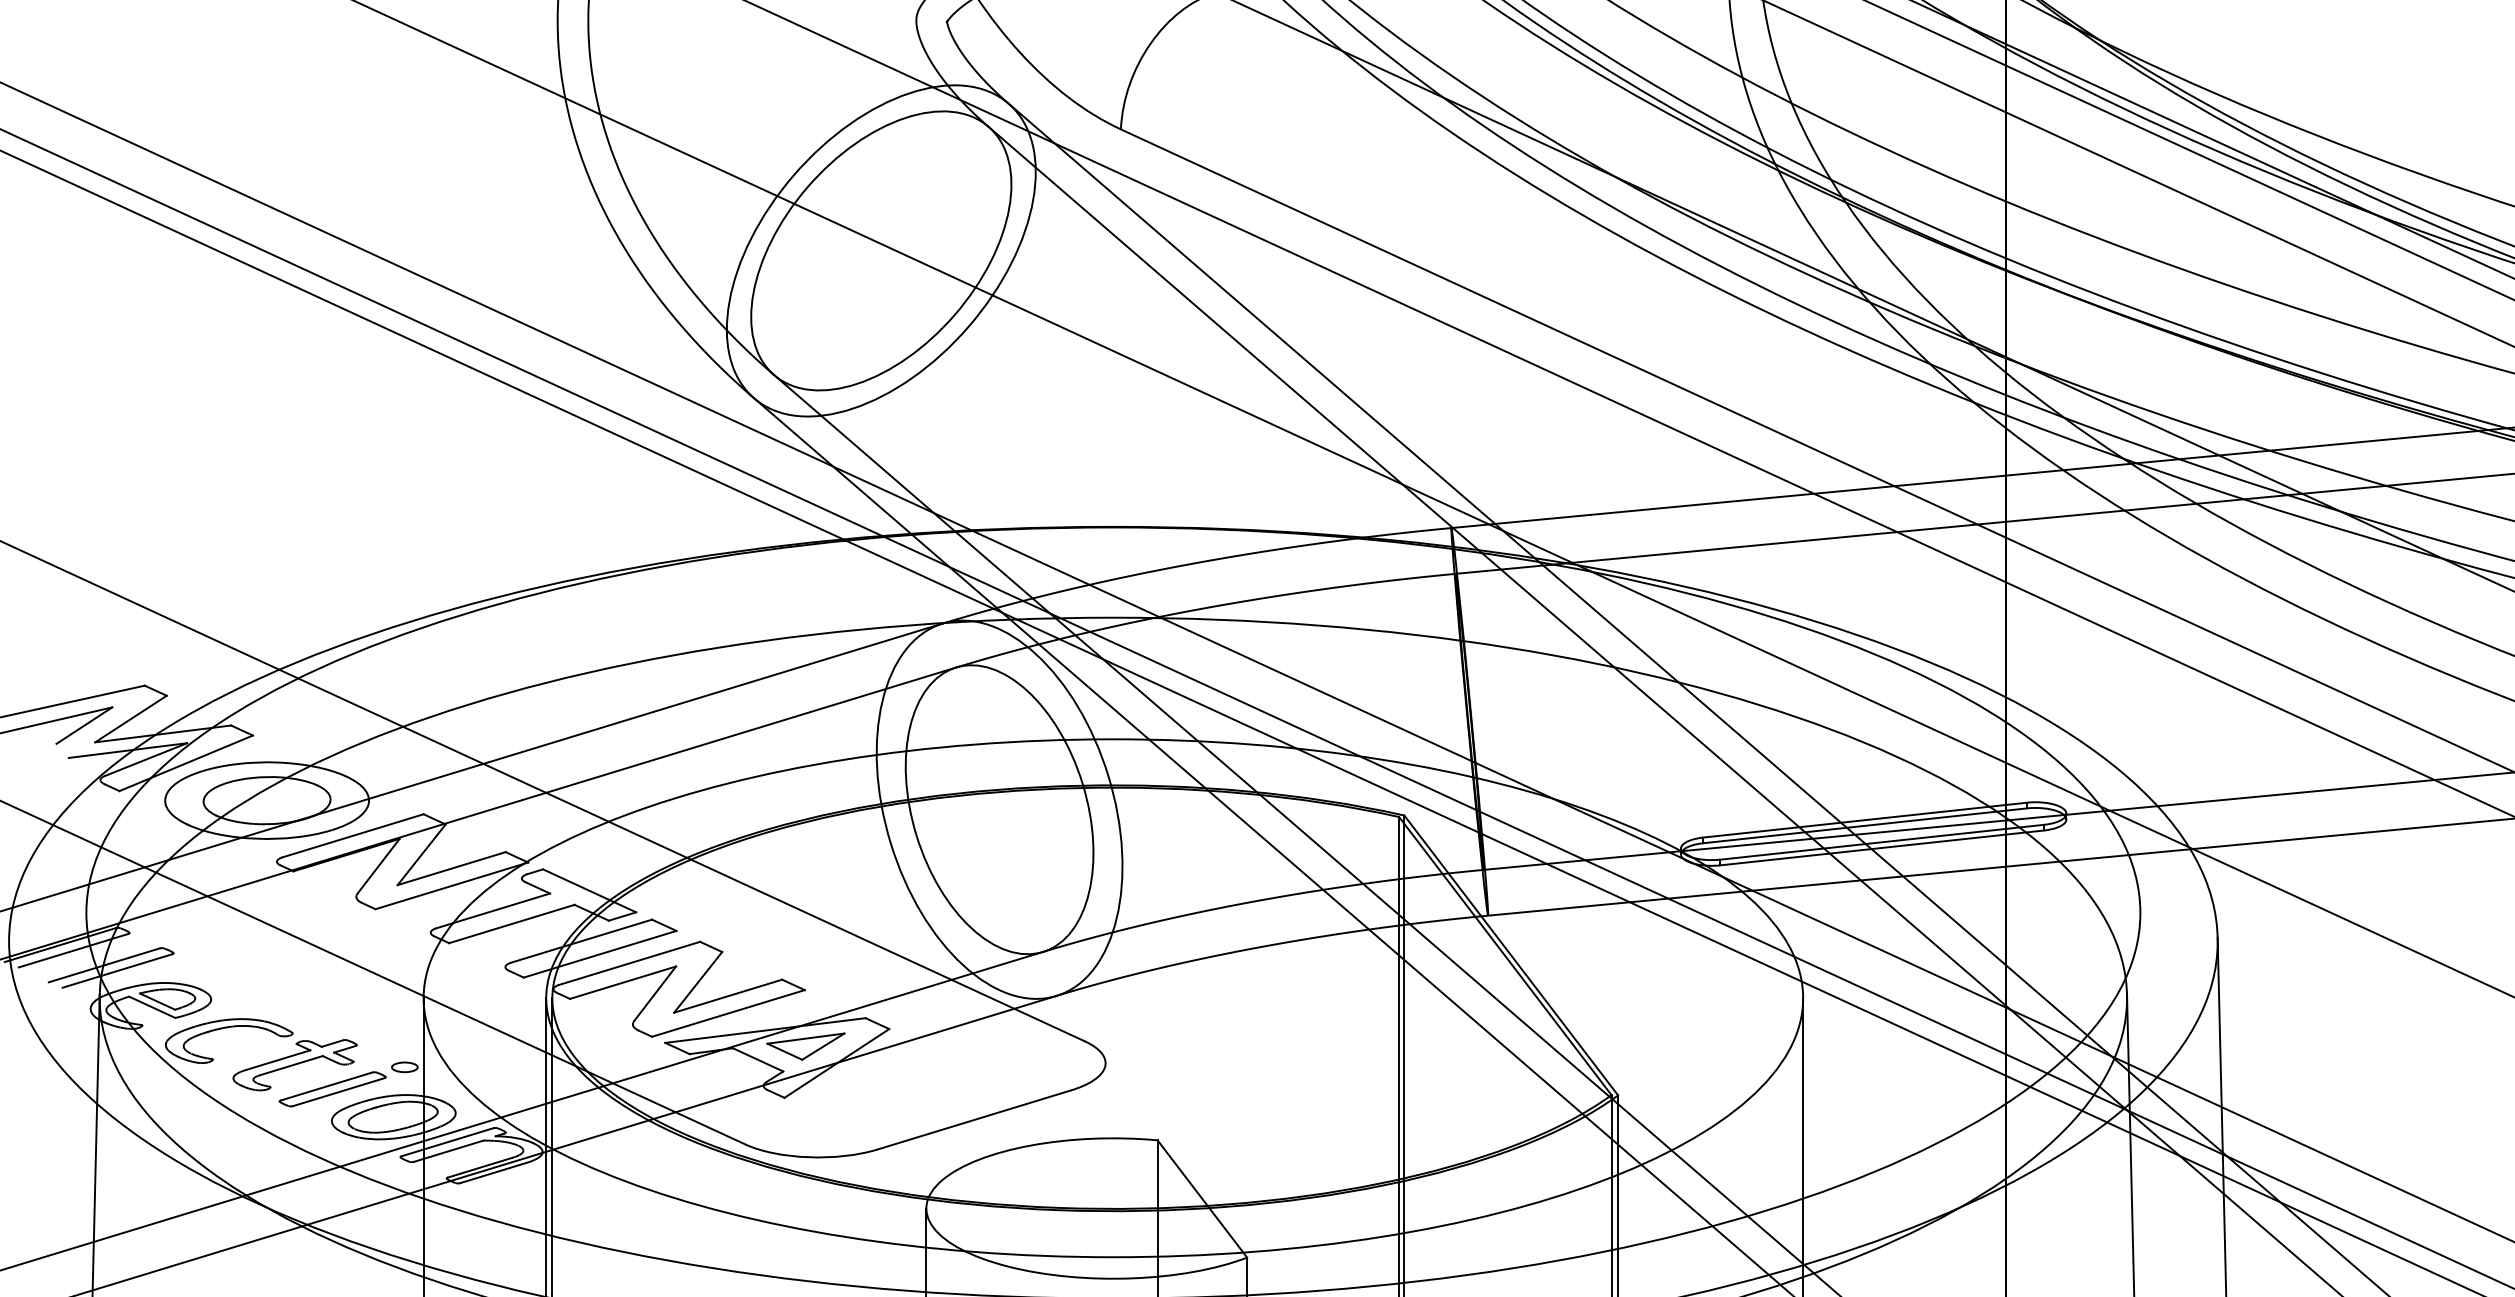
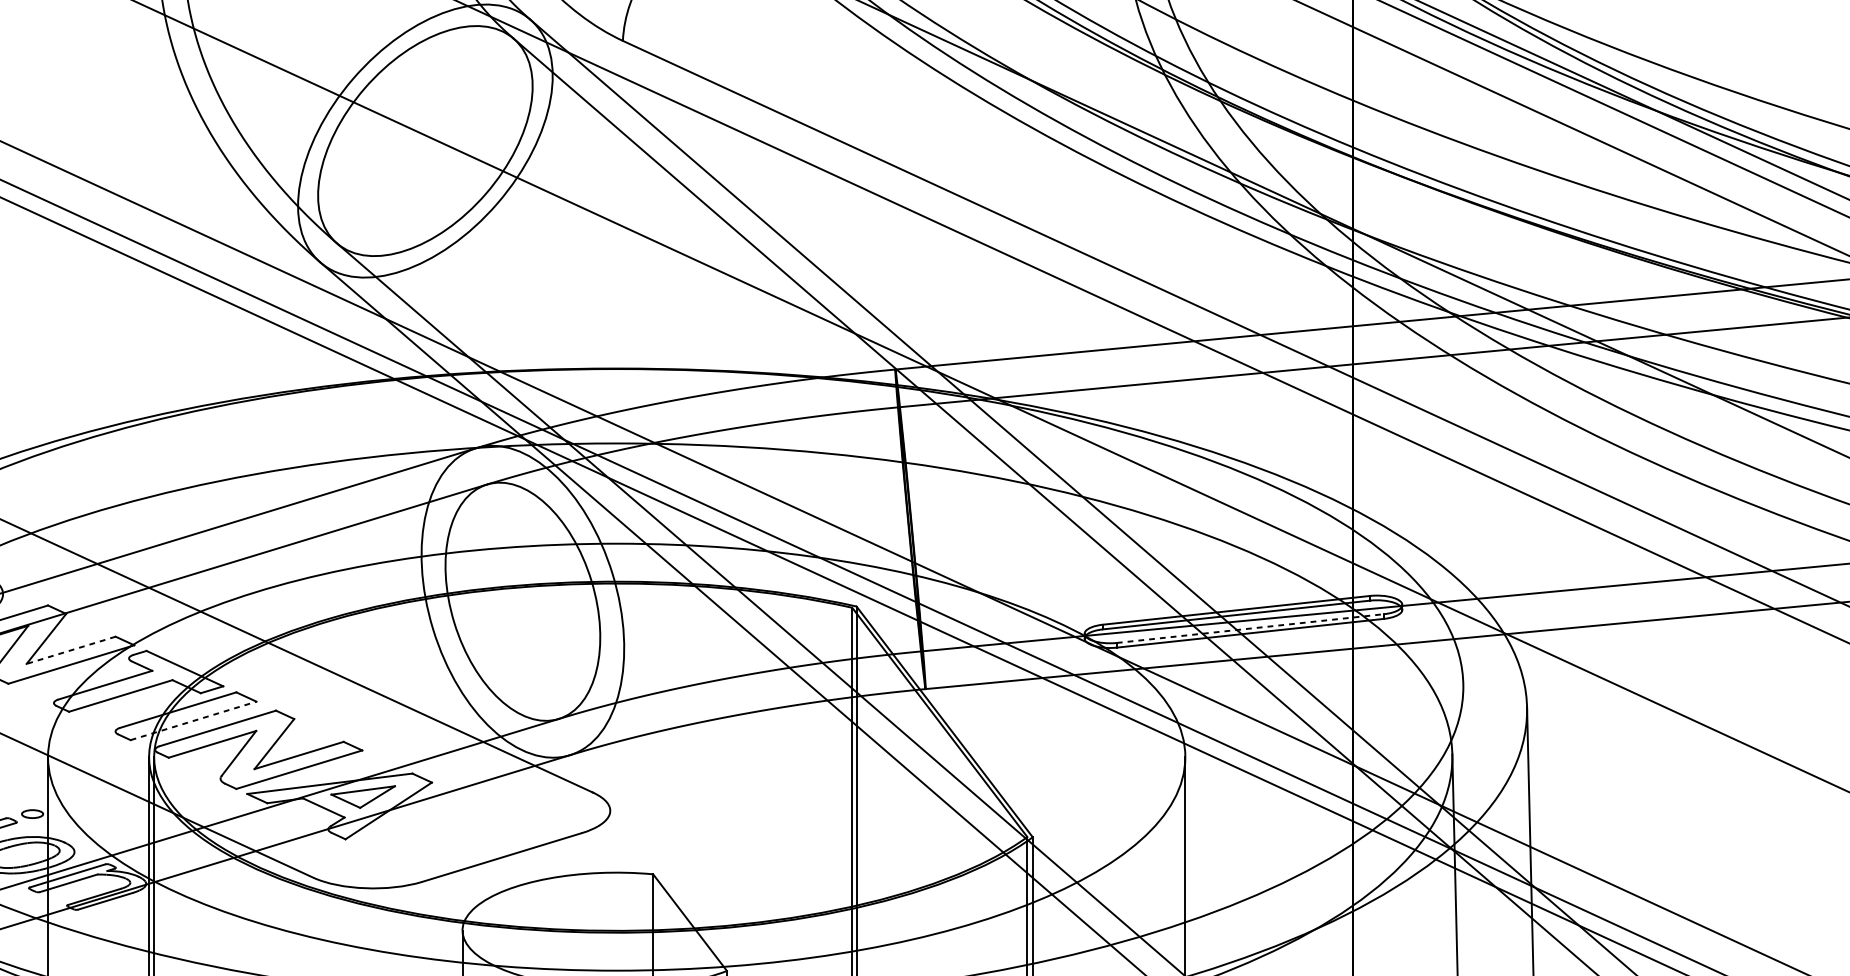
line: (1882, 842) -> (1250, 628), solid -> dashed
line: (451, 868) -> (71, 650), solid -> dashed
line: (600, 954) -> (193, 721), solid -> dashed

